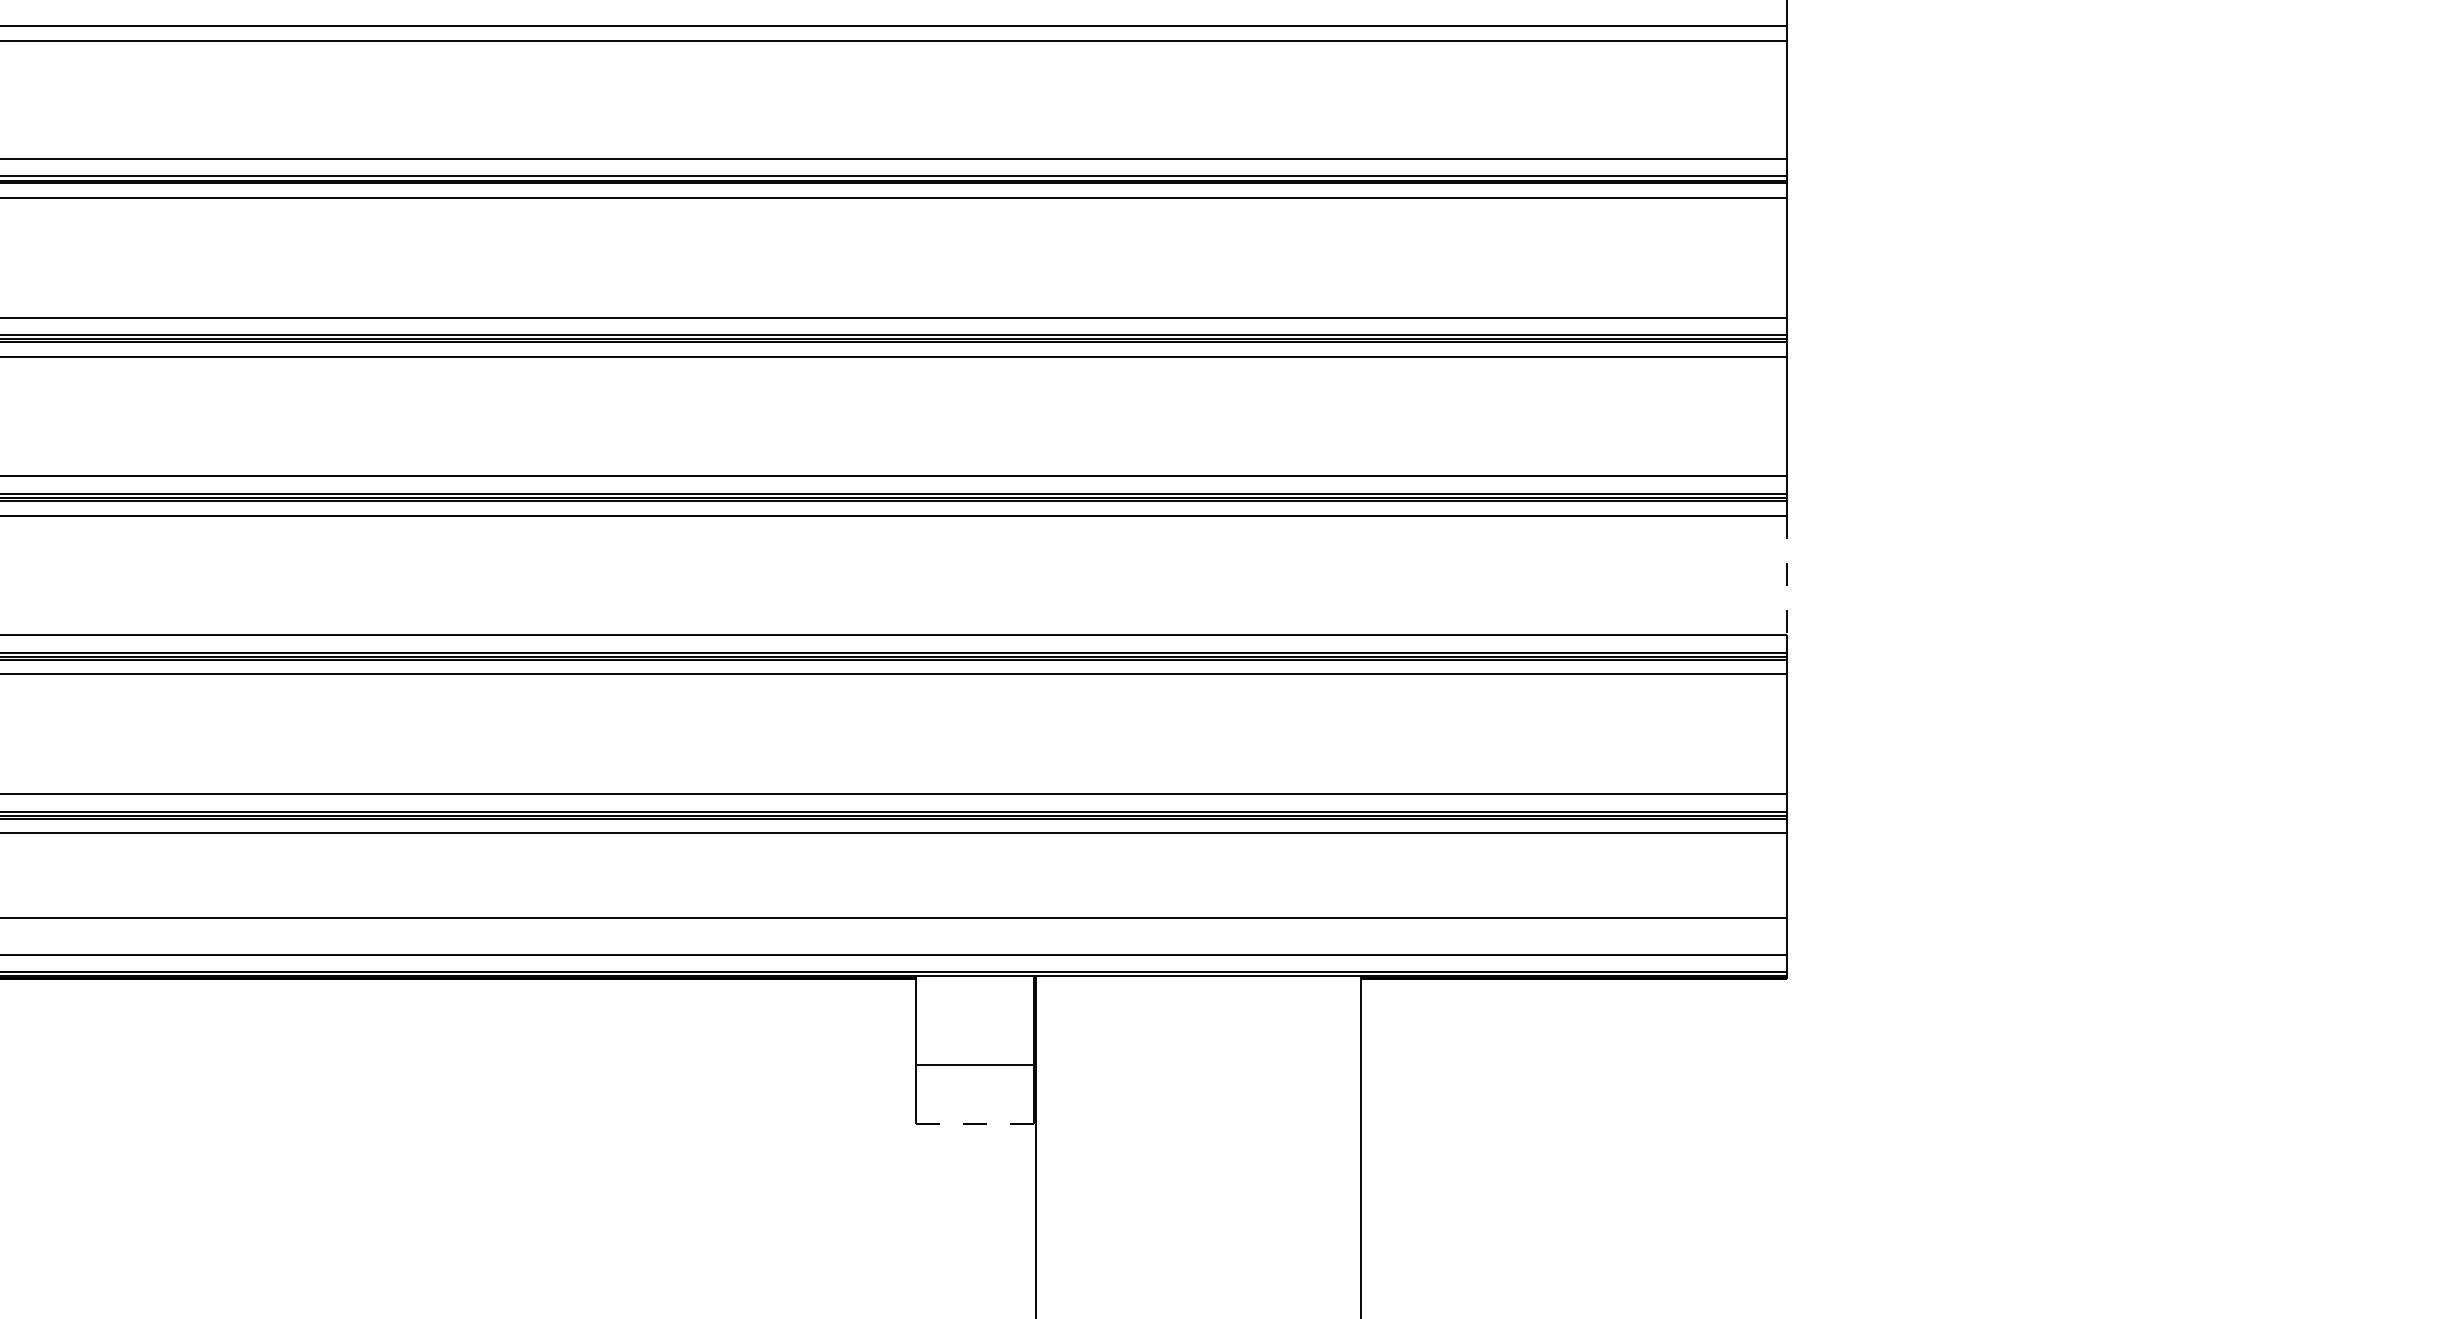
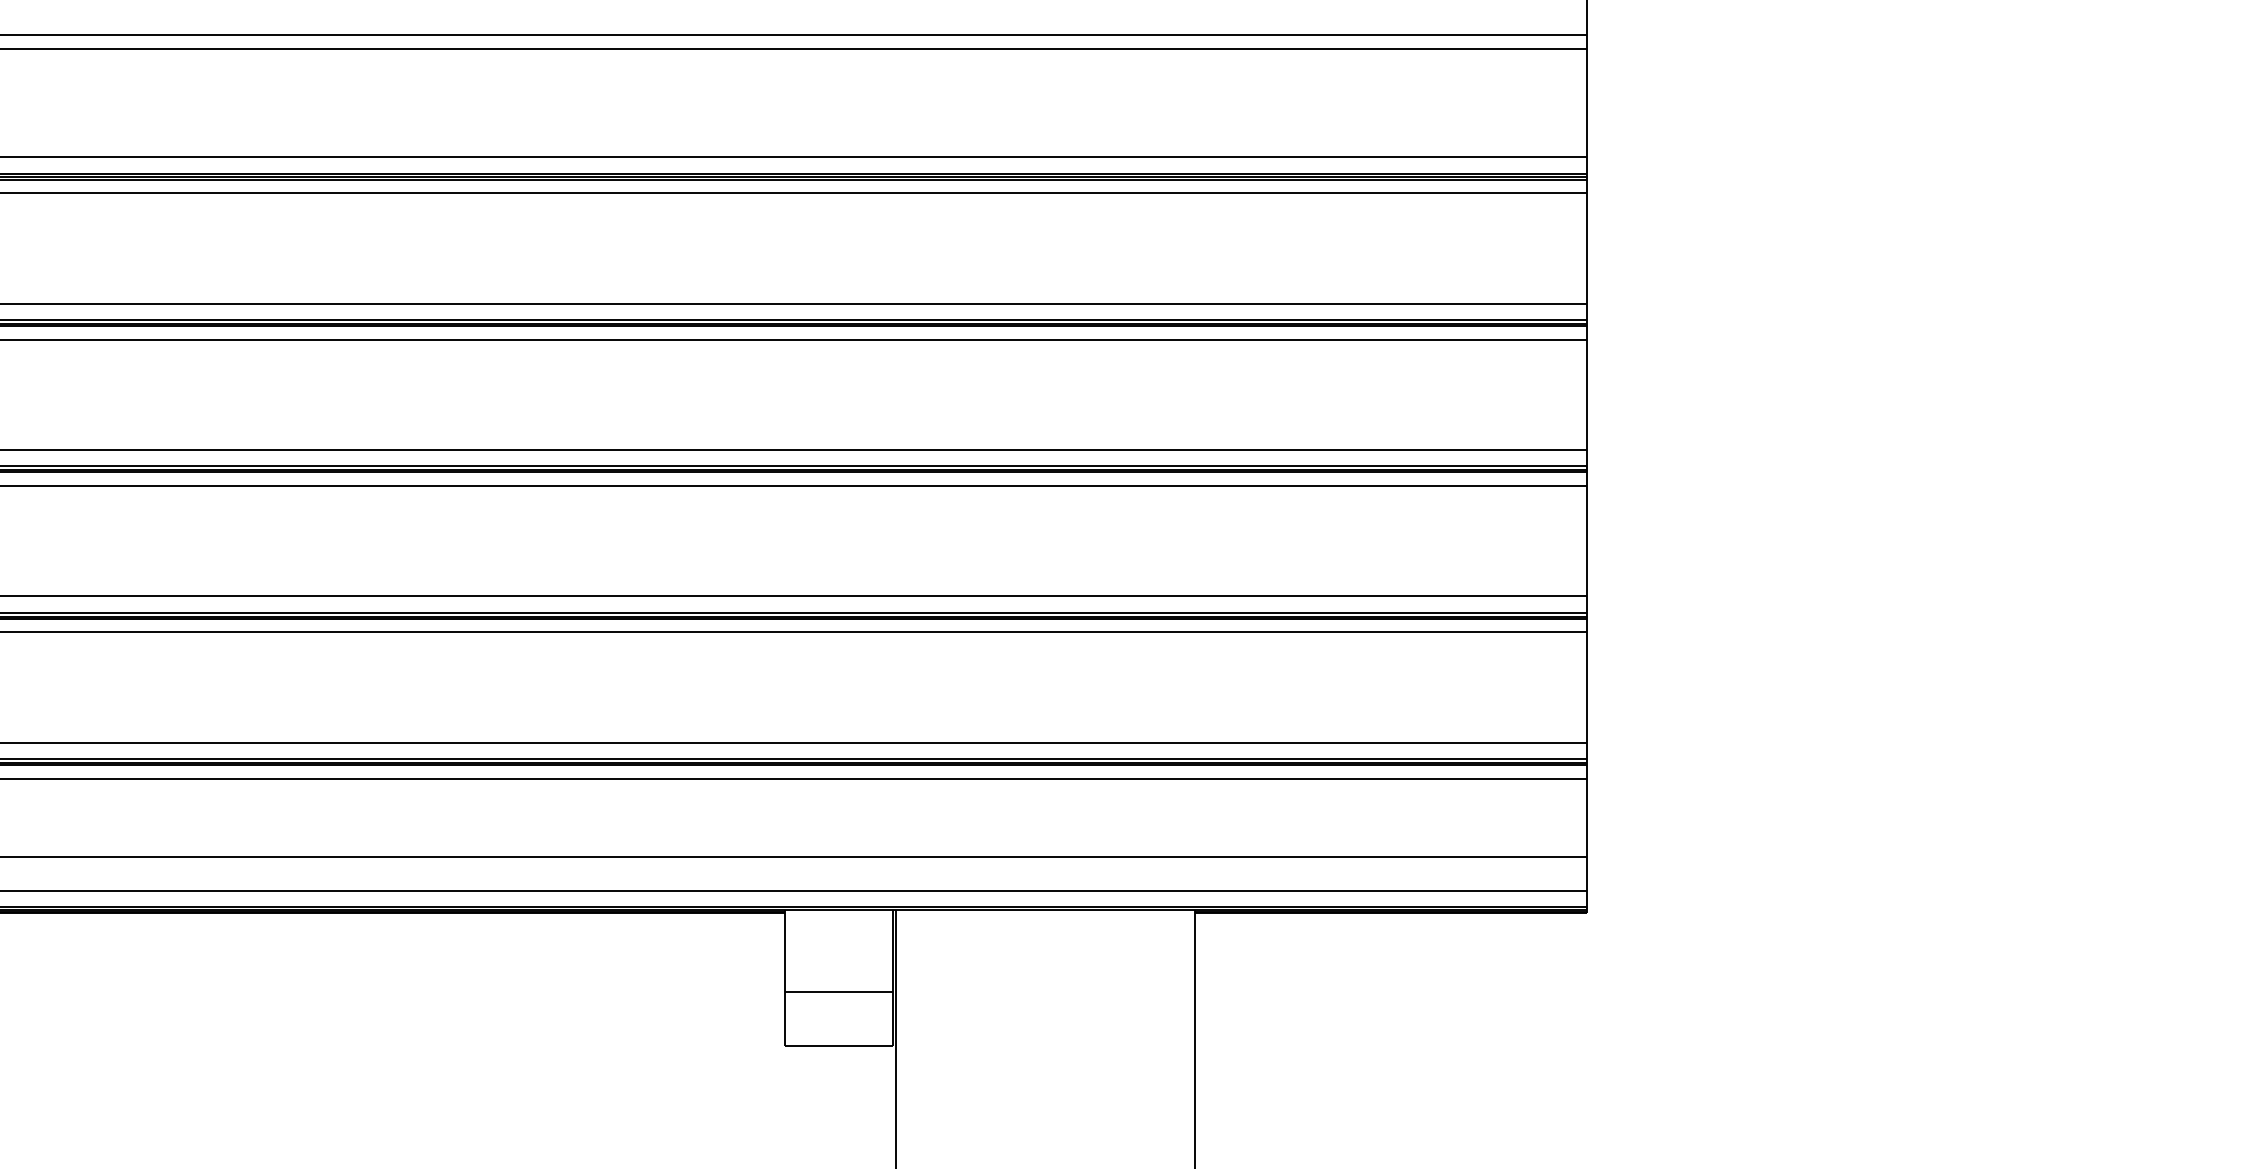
line: (1787, 575) -> (1587, 541), dashed -> solid
line: (974, 1123) -> (838, 1046), dashed -> solid

